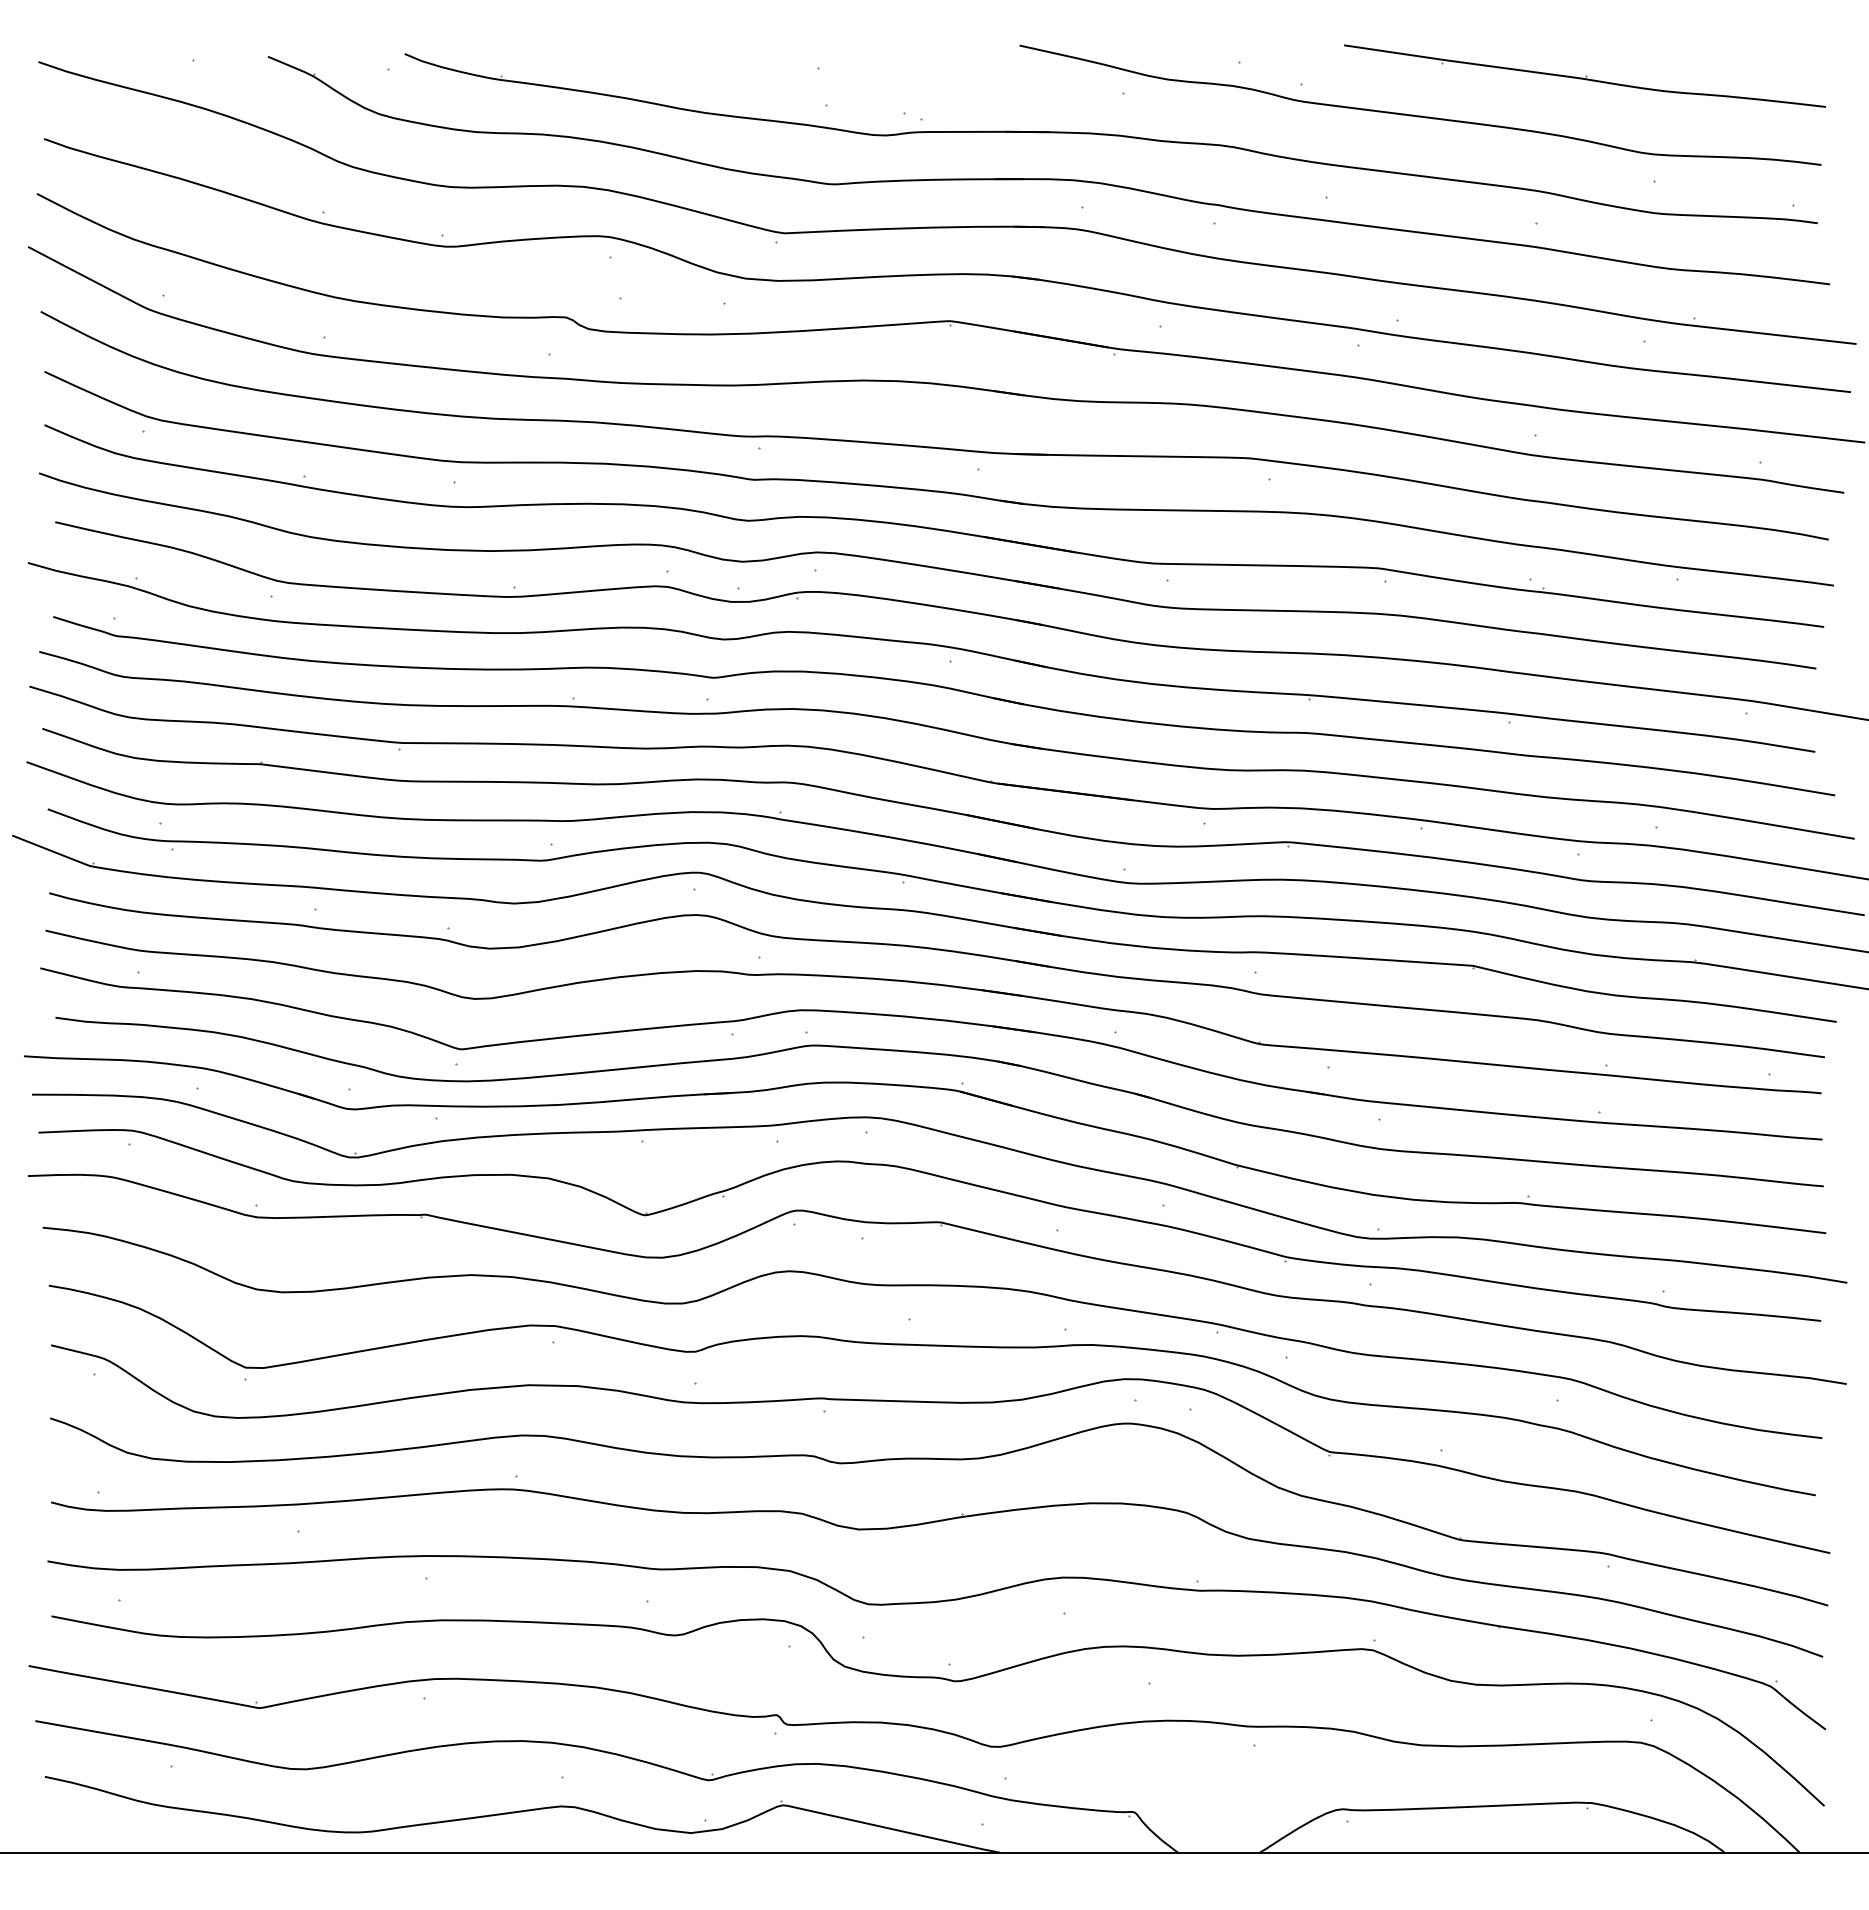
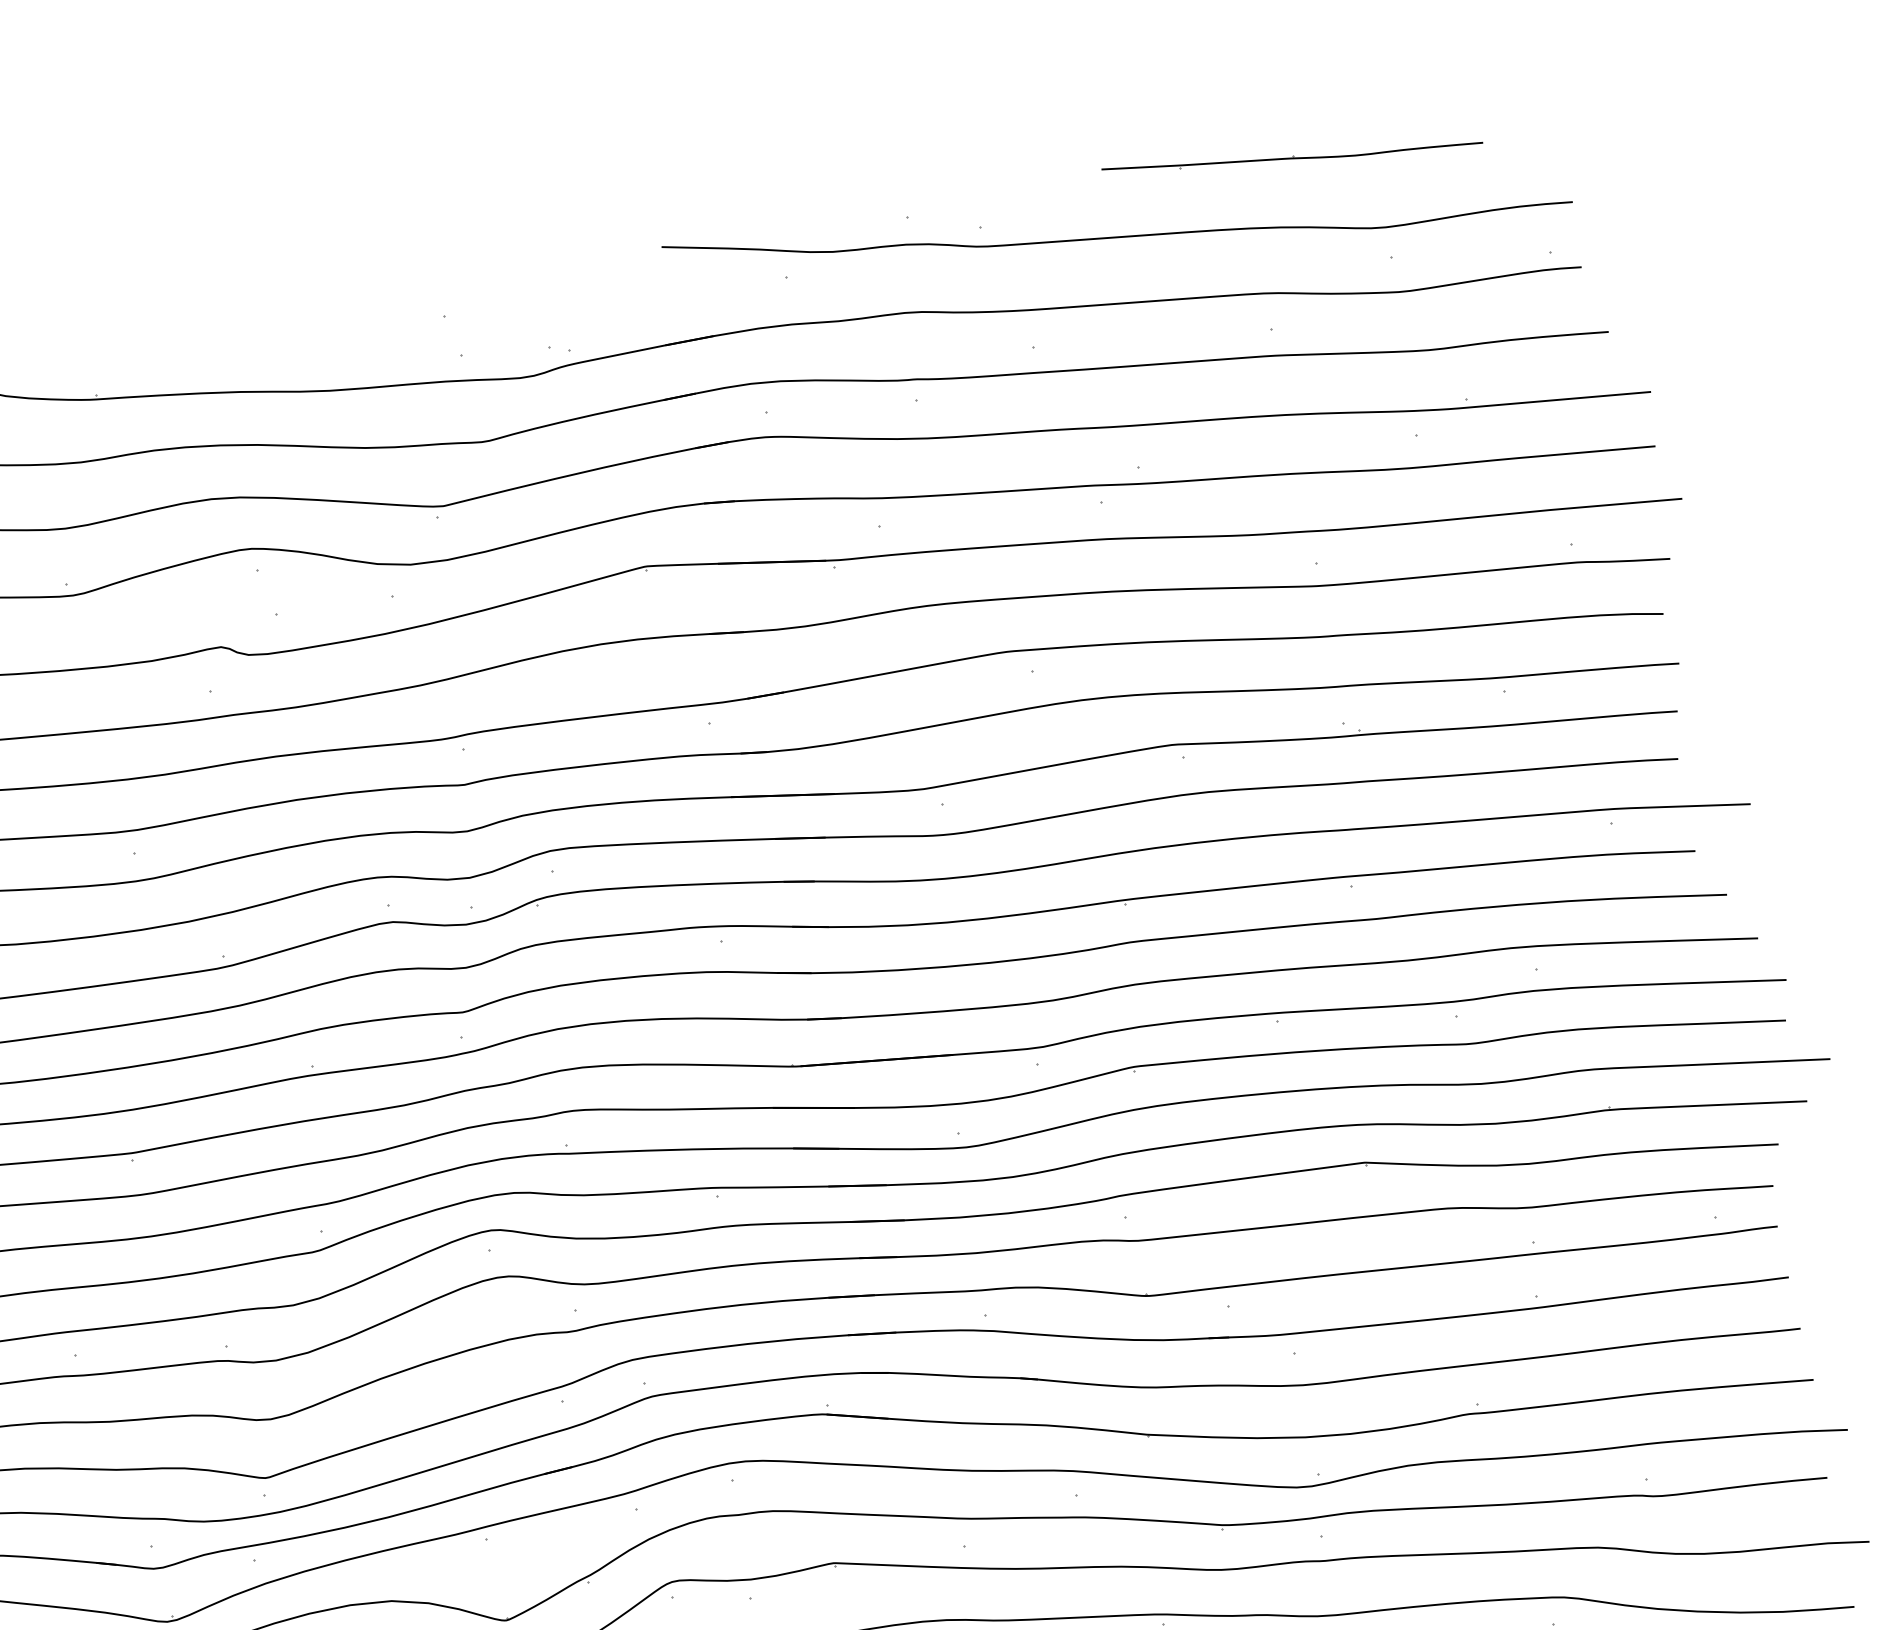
part: (1584, 75) -> (1291, 155), size x0.7

